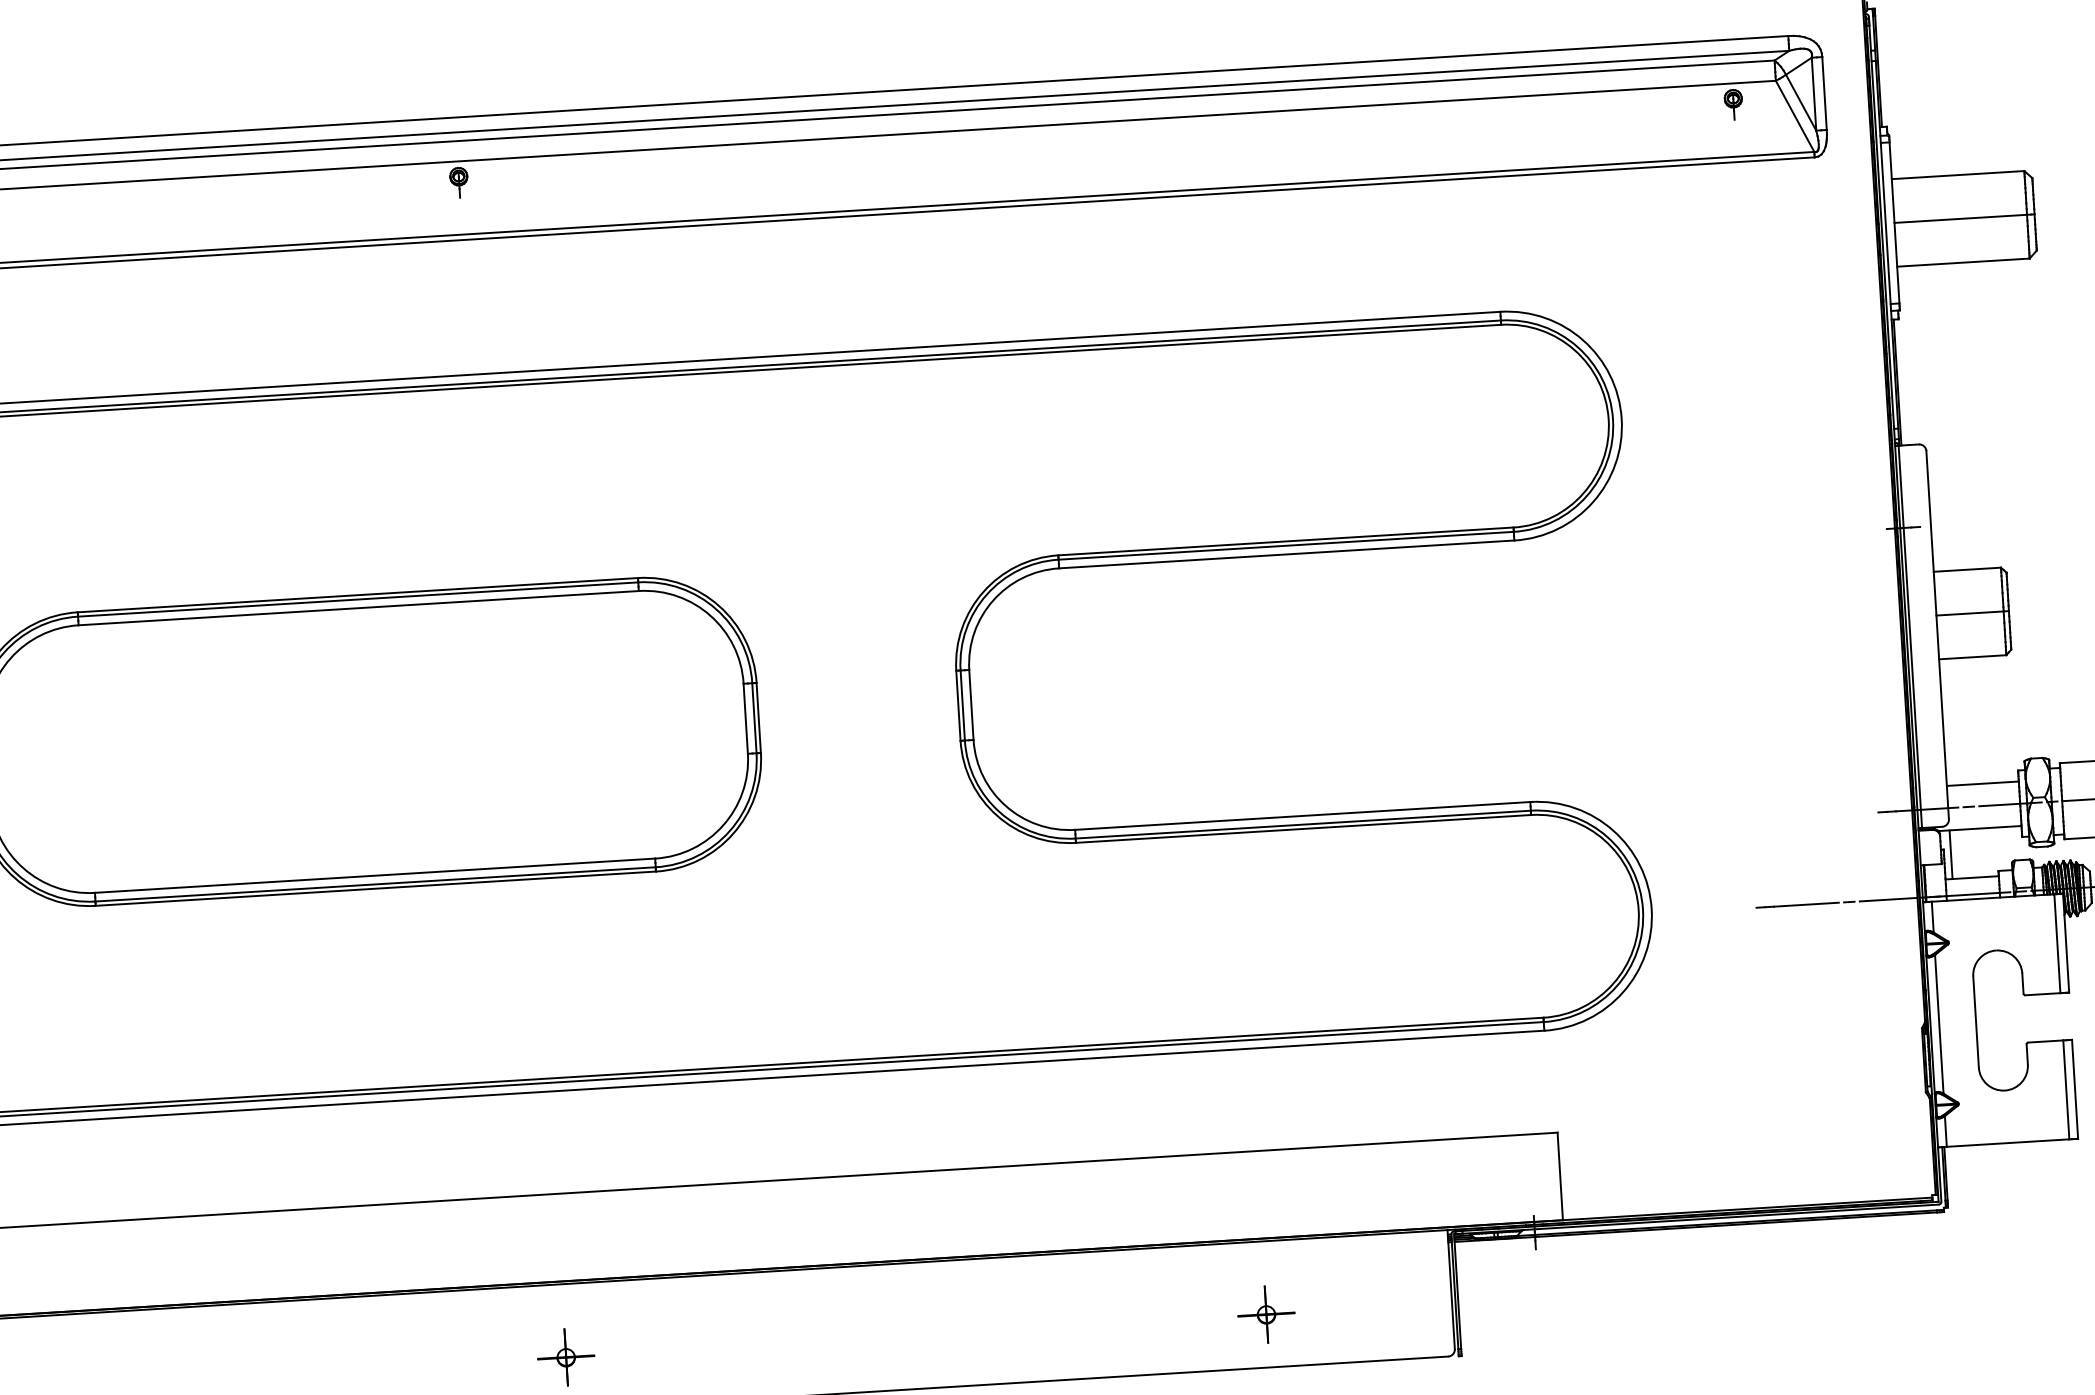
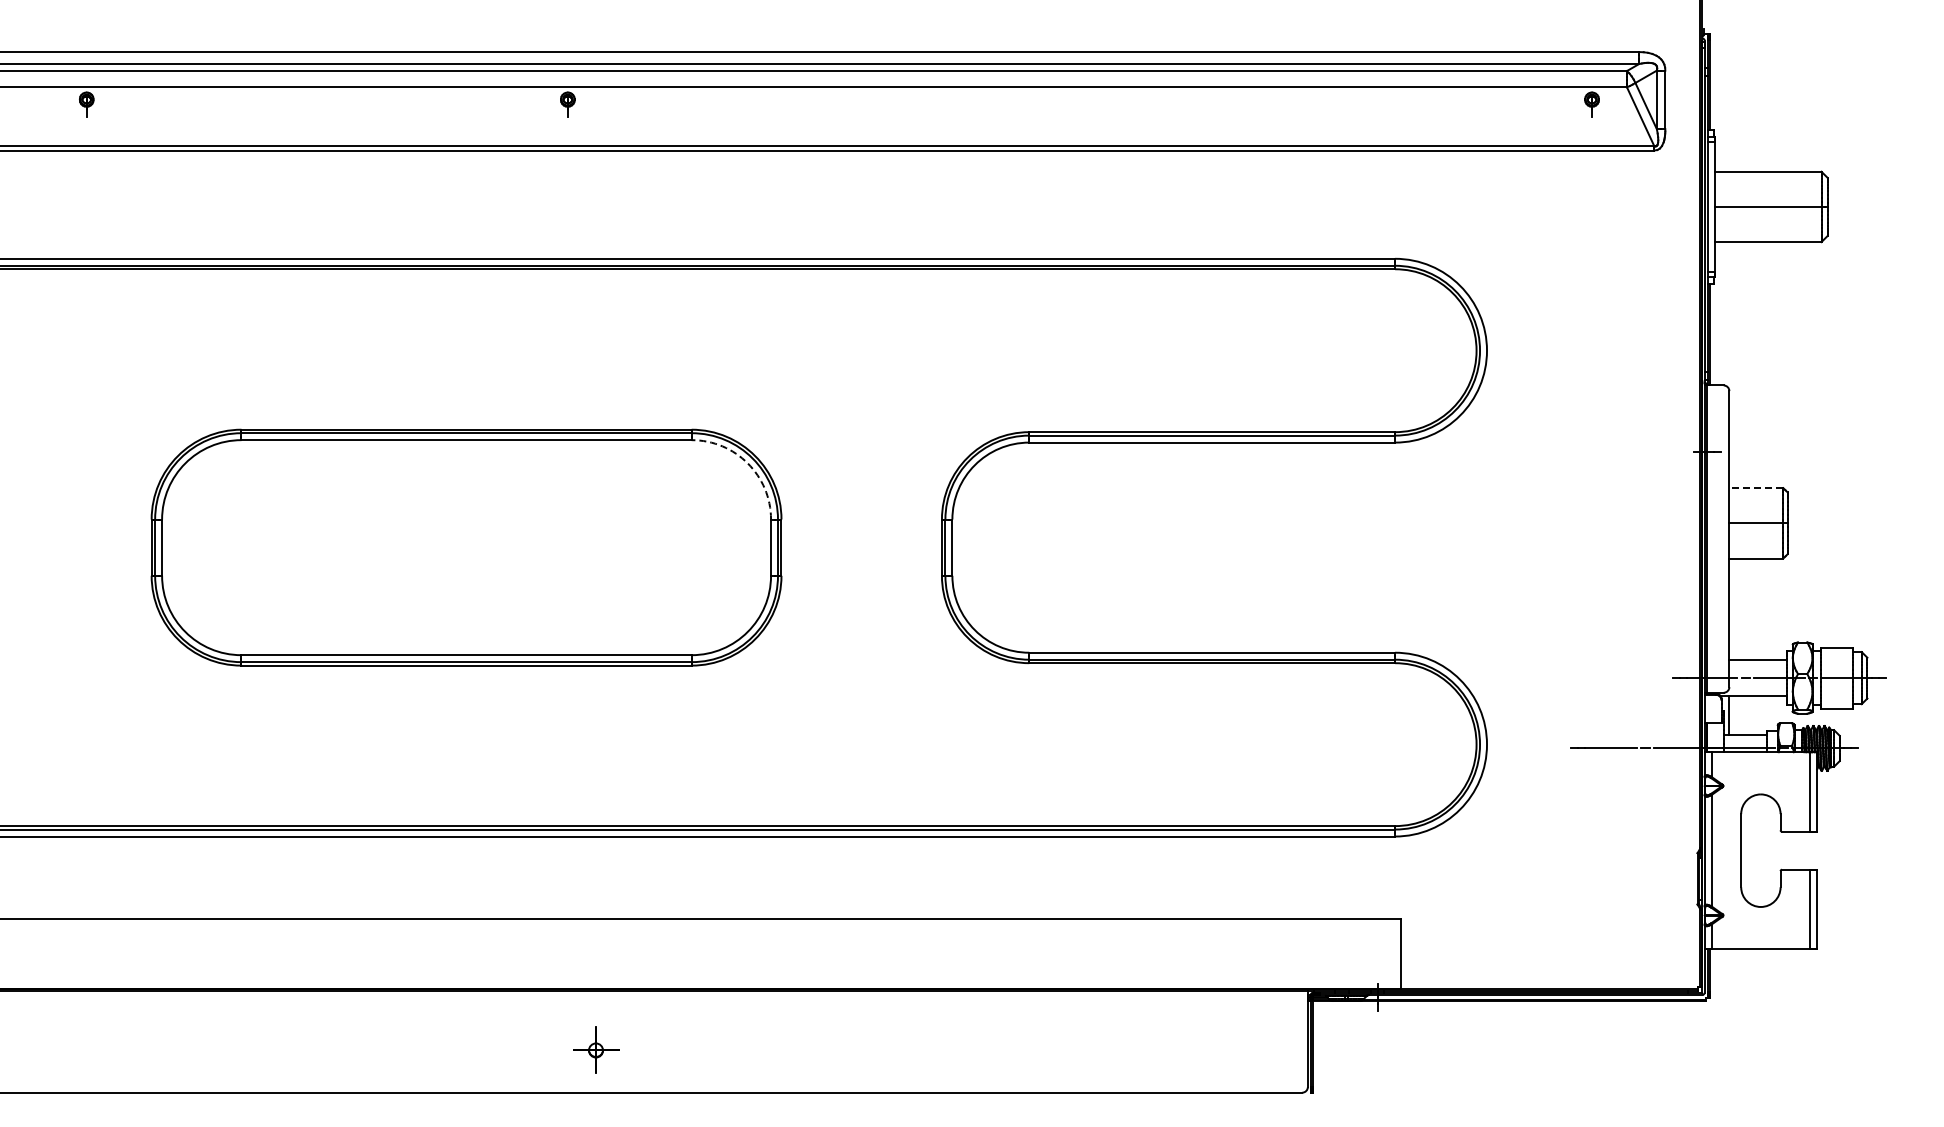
line: (1966, 570) -> (1755, 488), solid -> dashed
arc: (710, 615) -> (747, 463), solid -> dashed
part: (1266, 1313) -> (1158, 1049), removed

